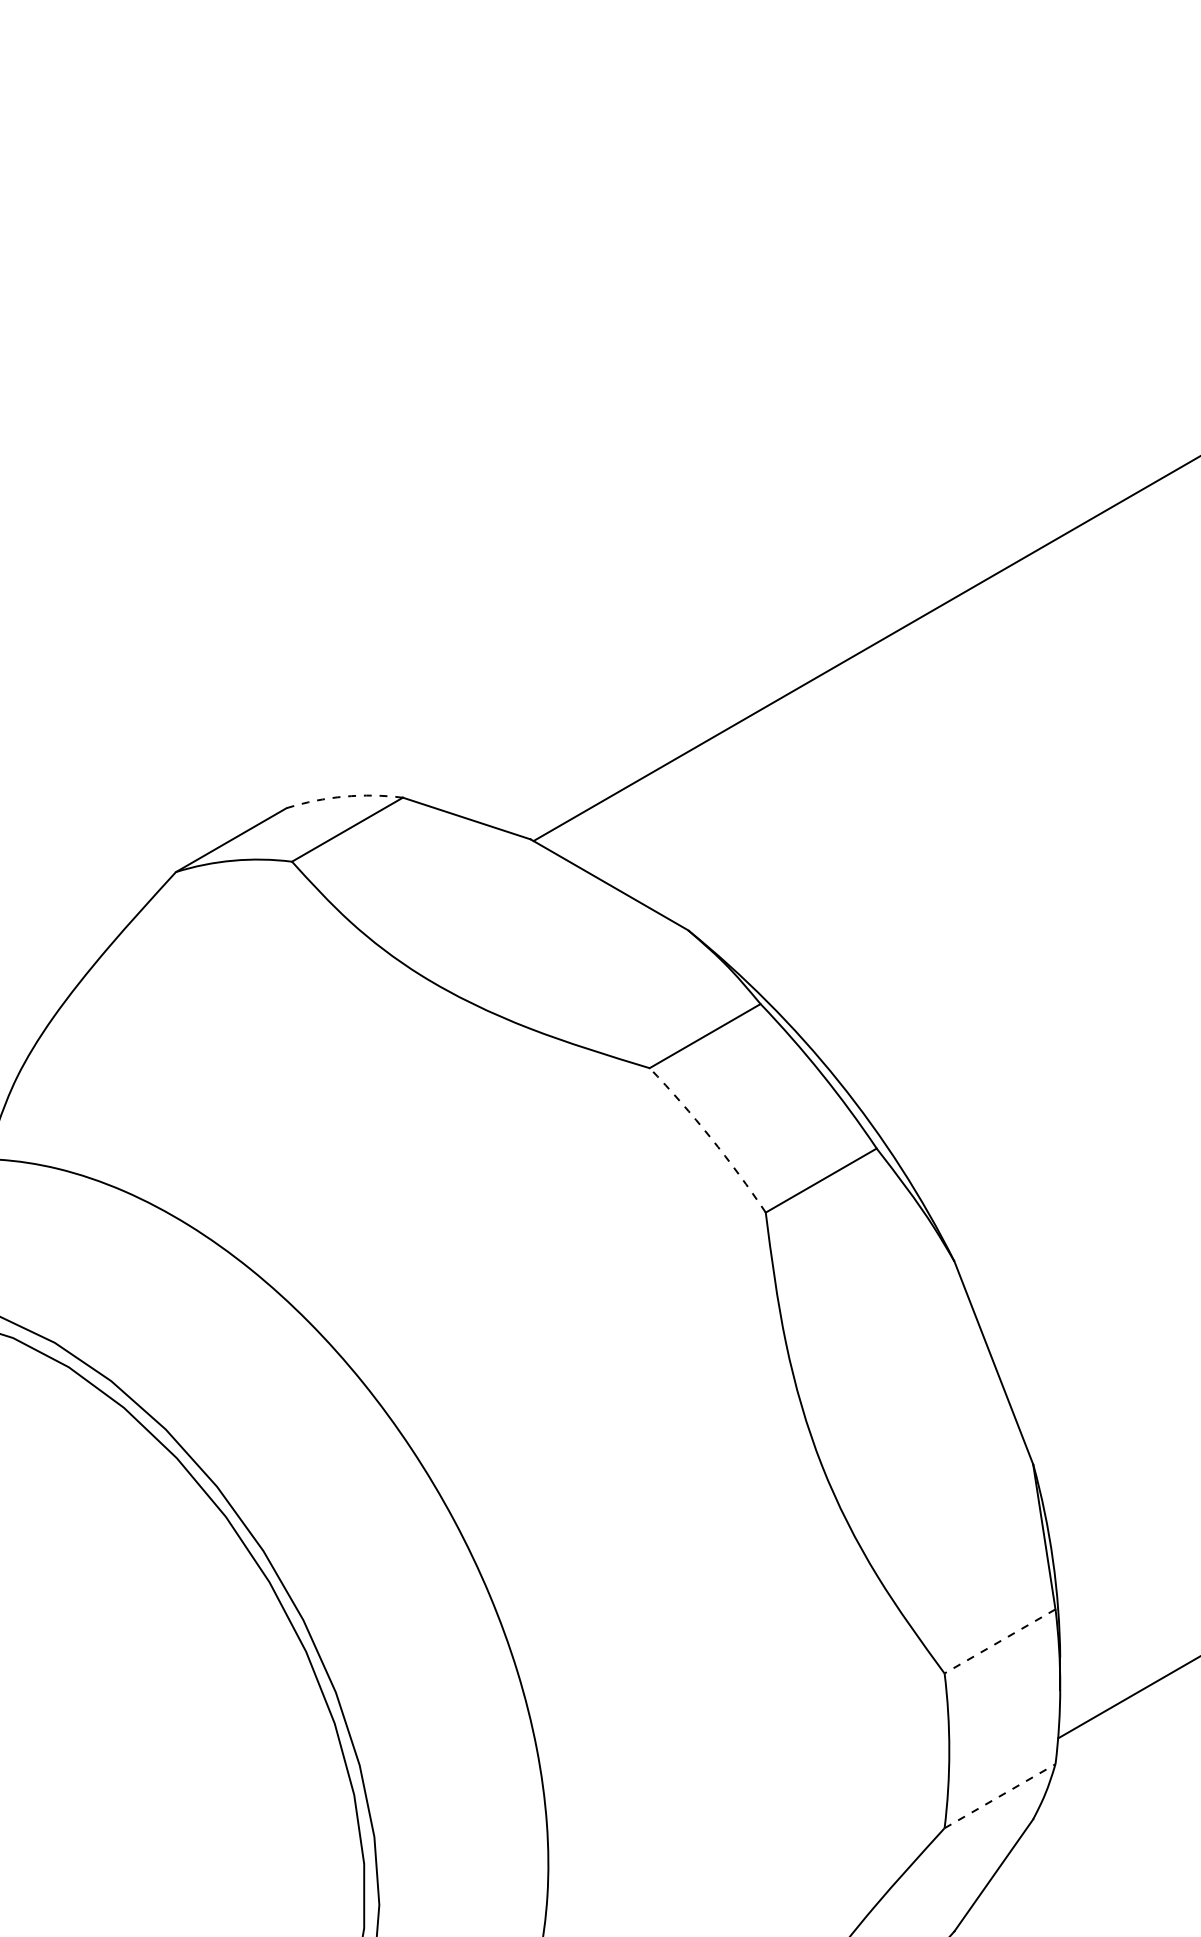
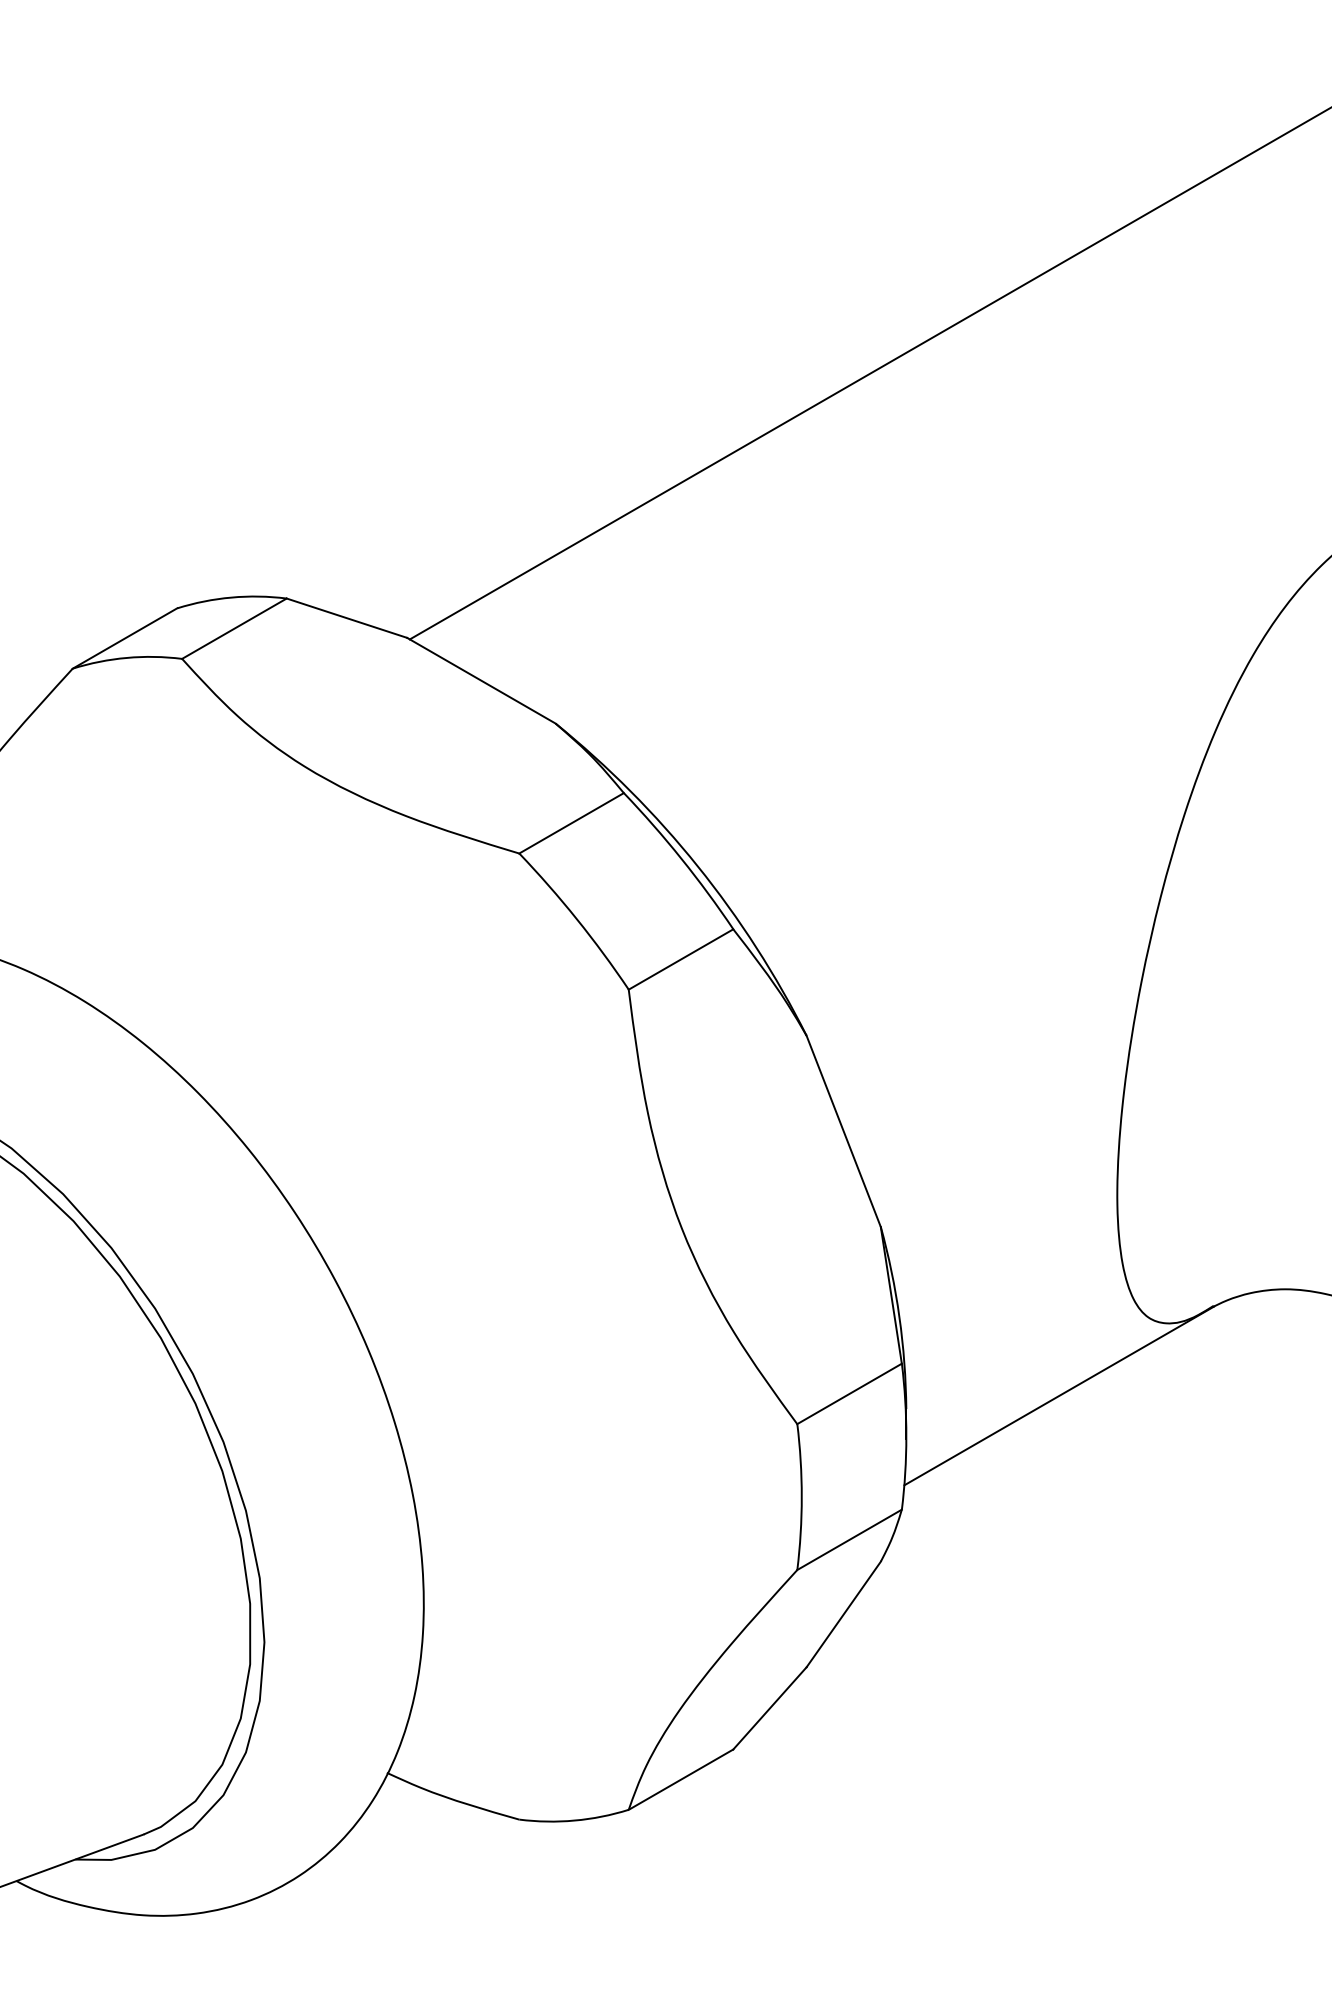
arc: (344, 796) -> (231, 597), dashed -> solid
arc: (710, 1138) -> (576, 919), dashed -> solid
line: (999, 1642) -> (849, 1394), dashed -> solid
line: (999, 1795) -> (849, 1539), dashed -> solid

